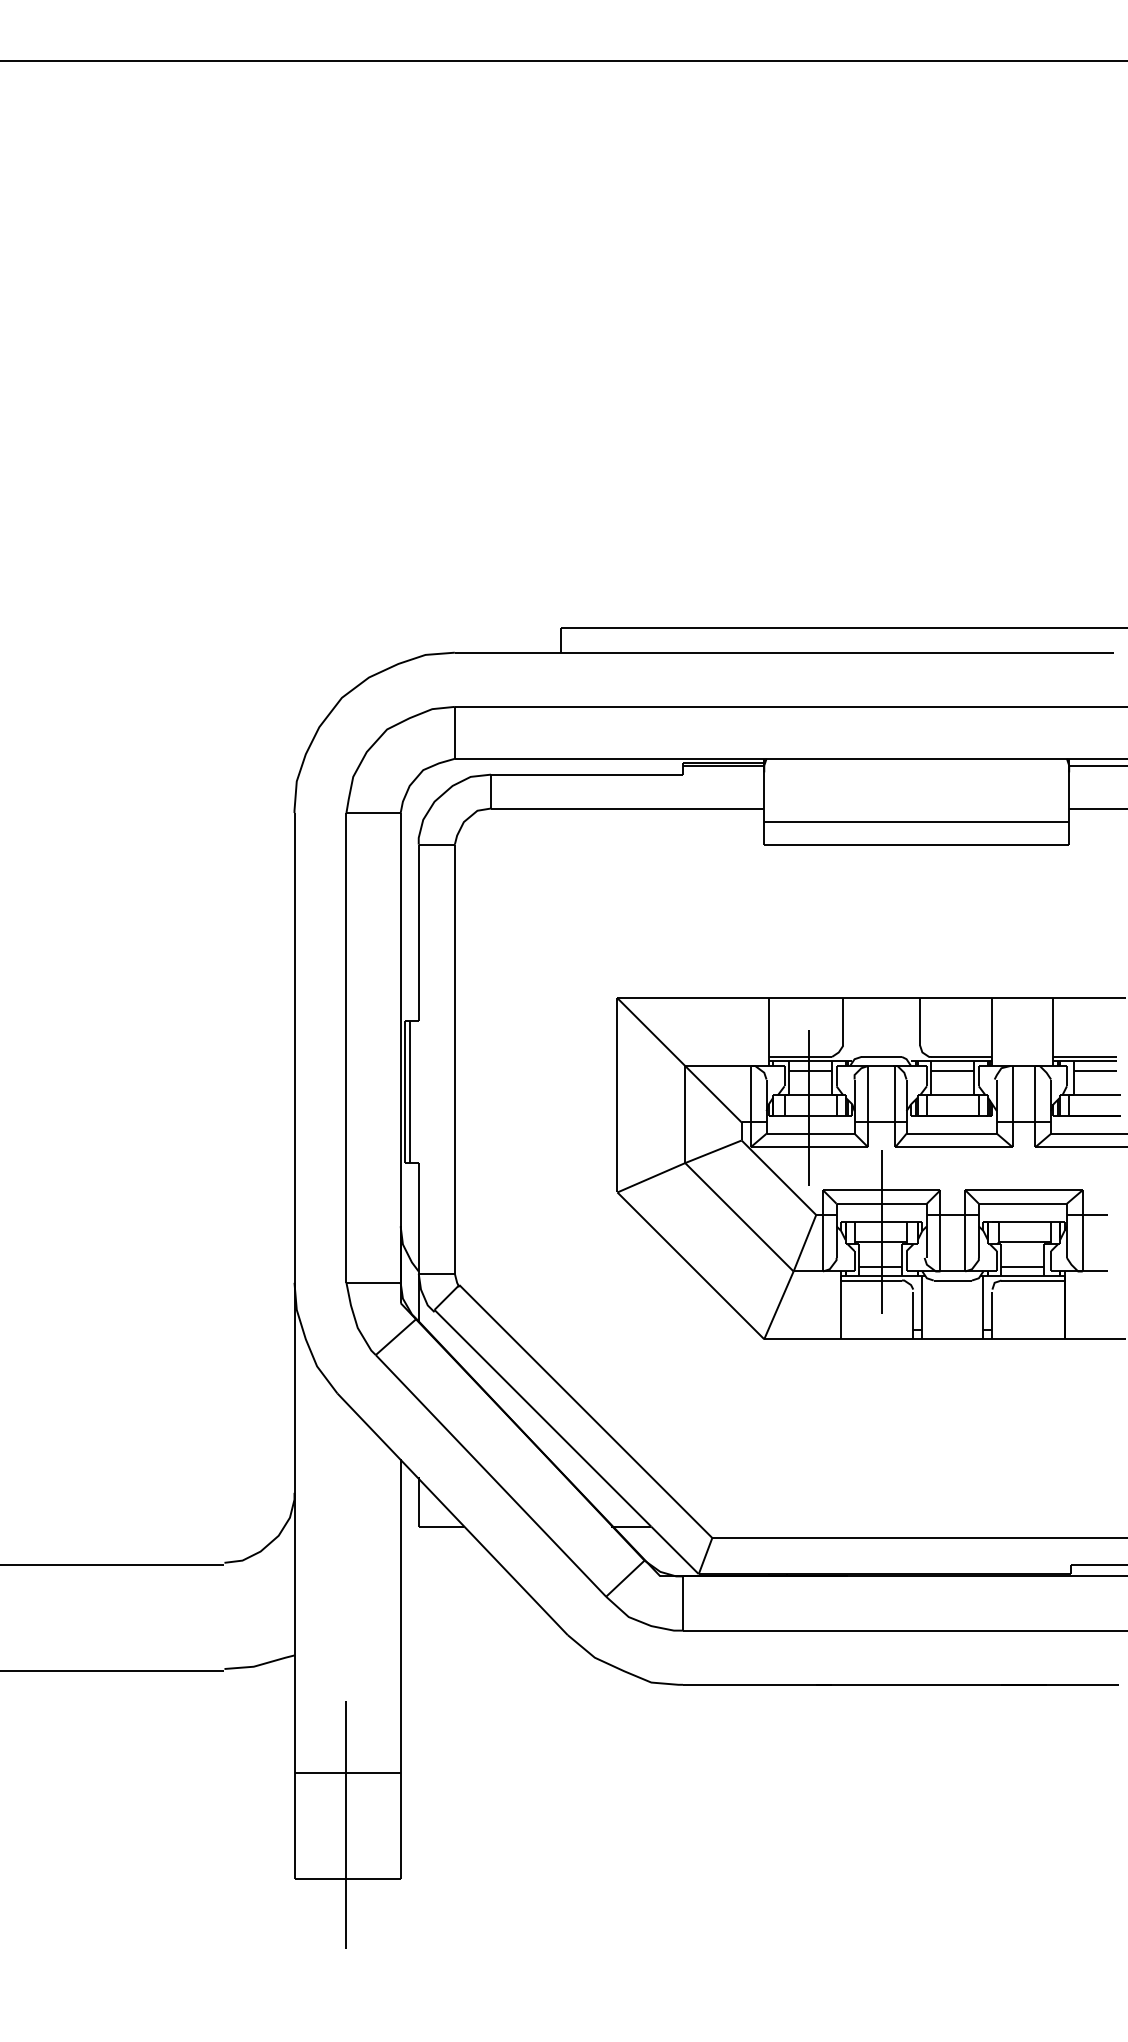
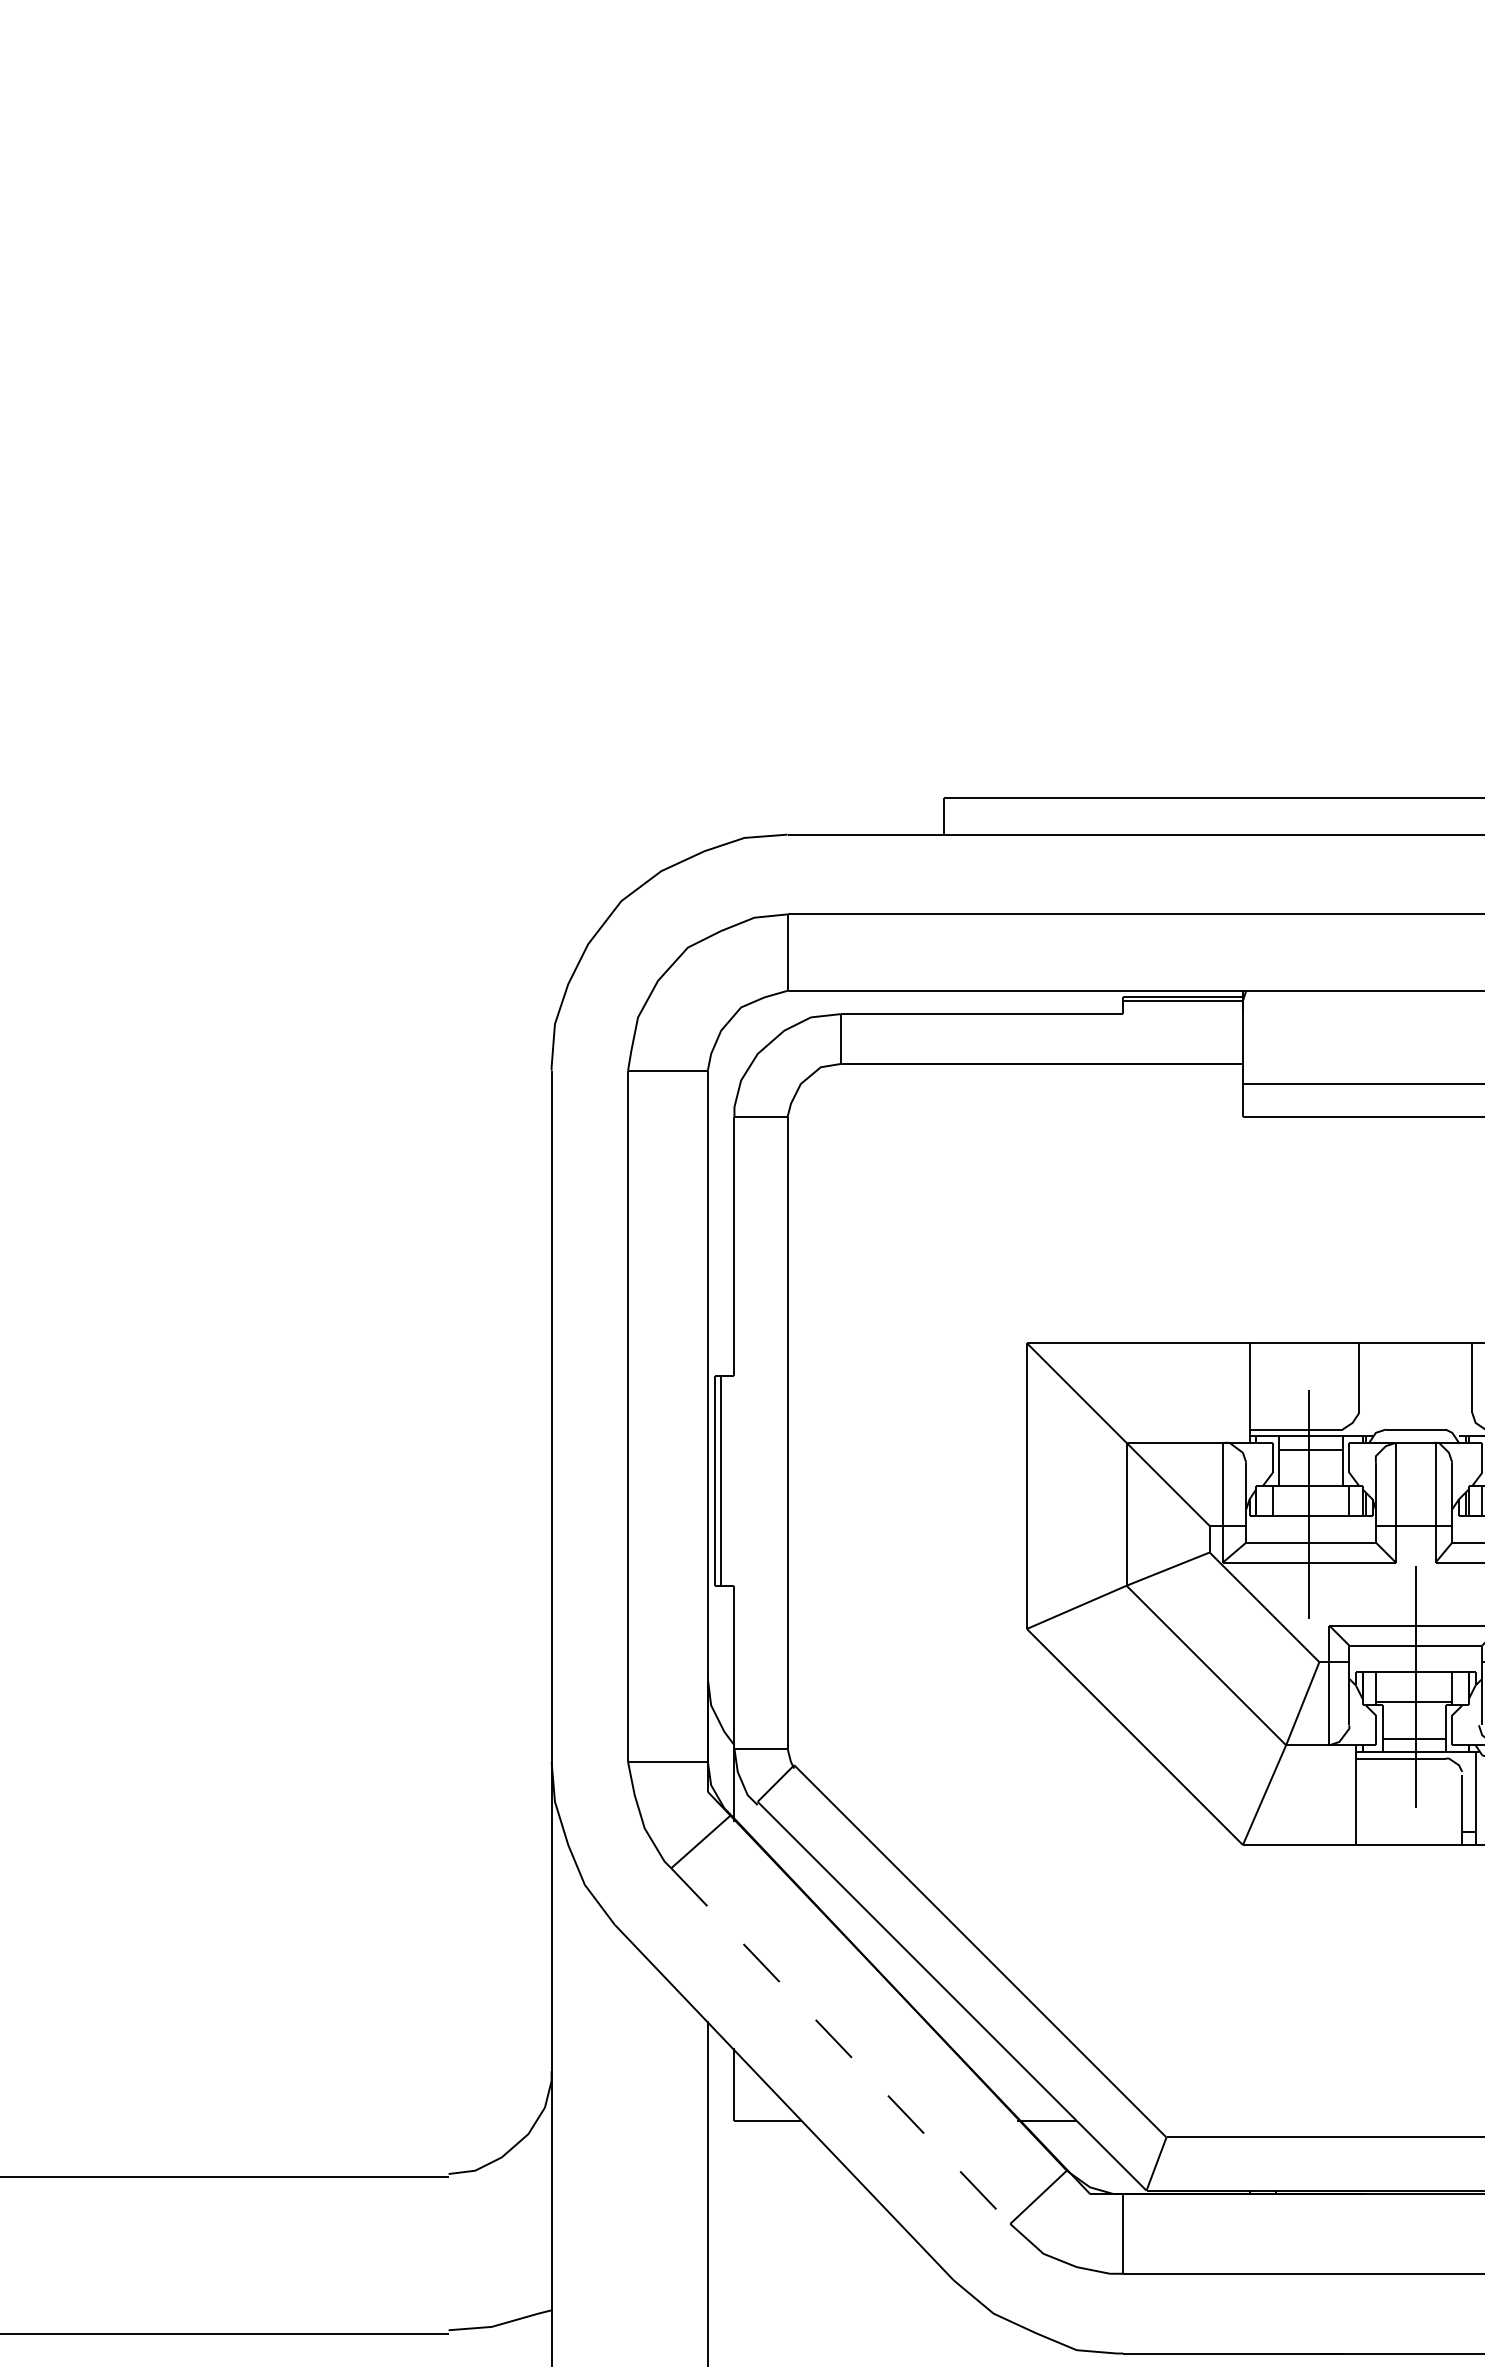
line: (490, 1475) -> (840, 2045), solid -> dashed

